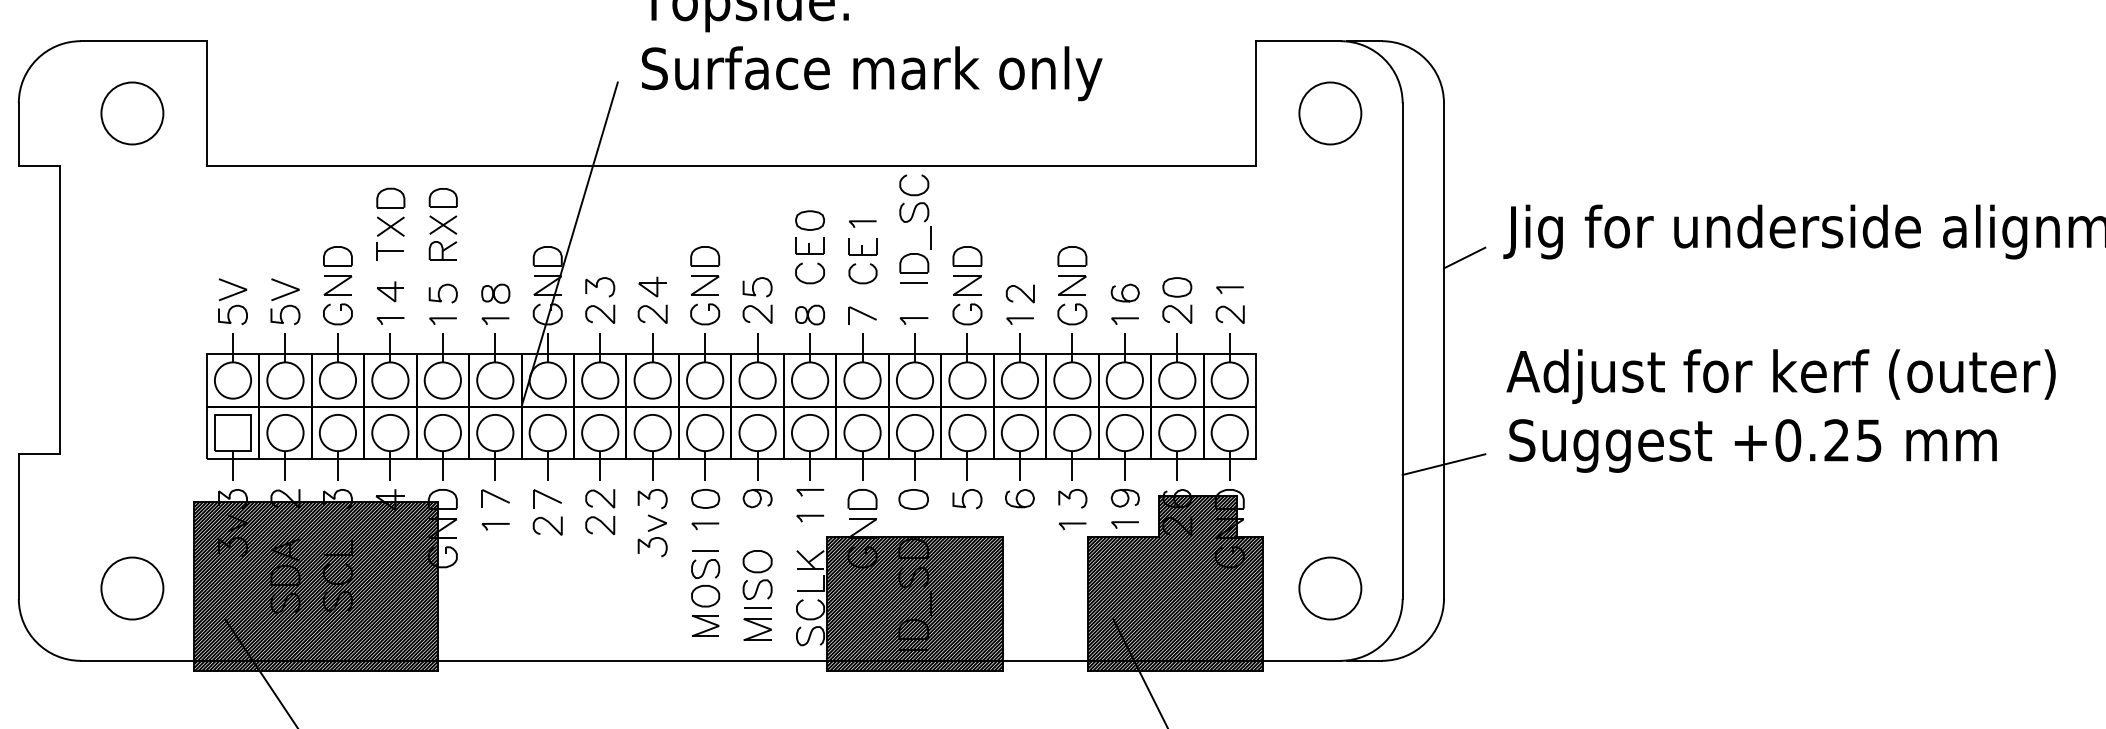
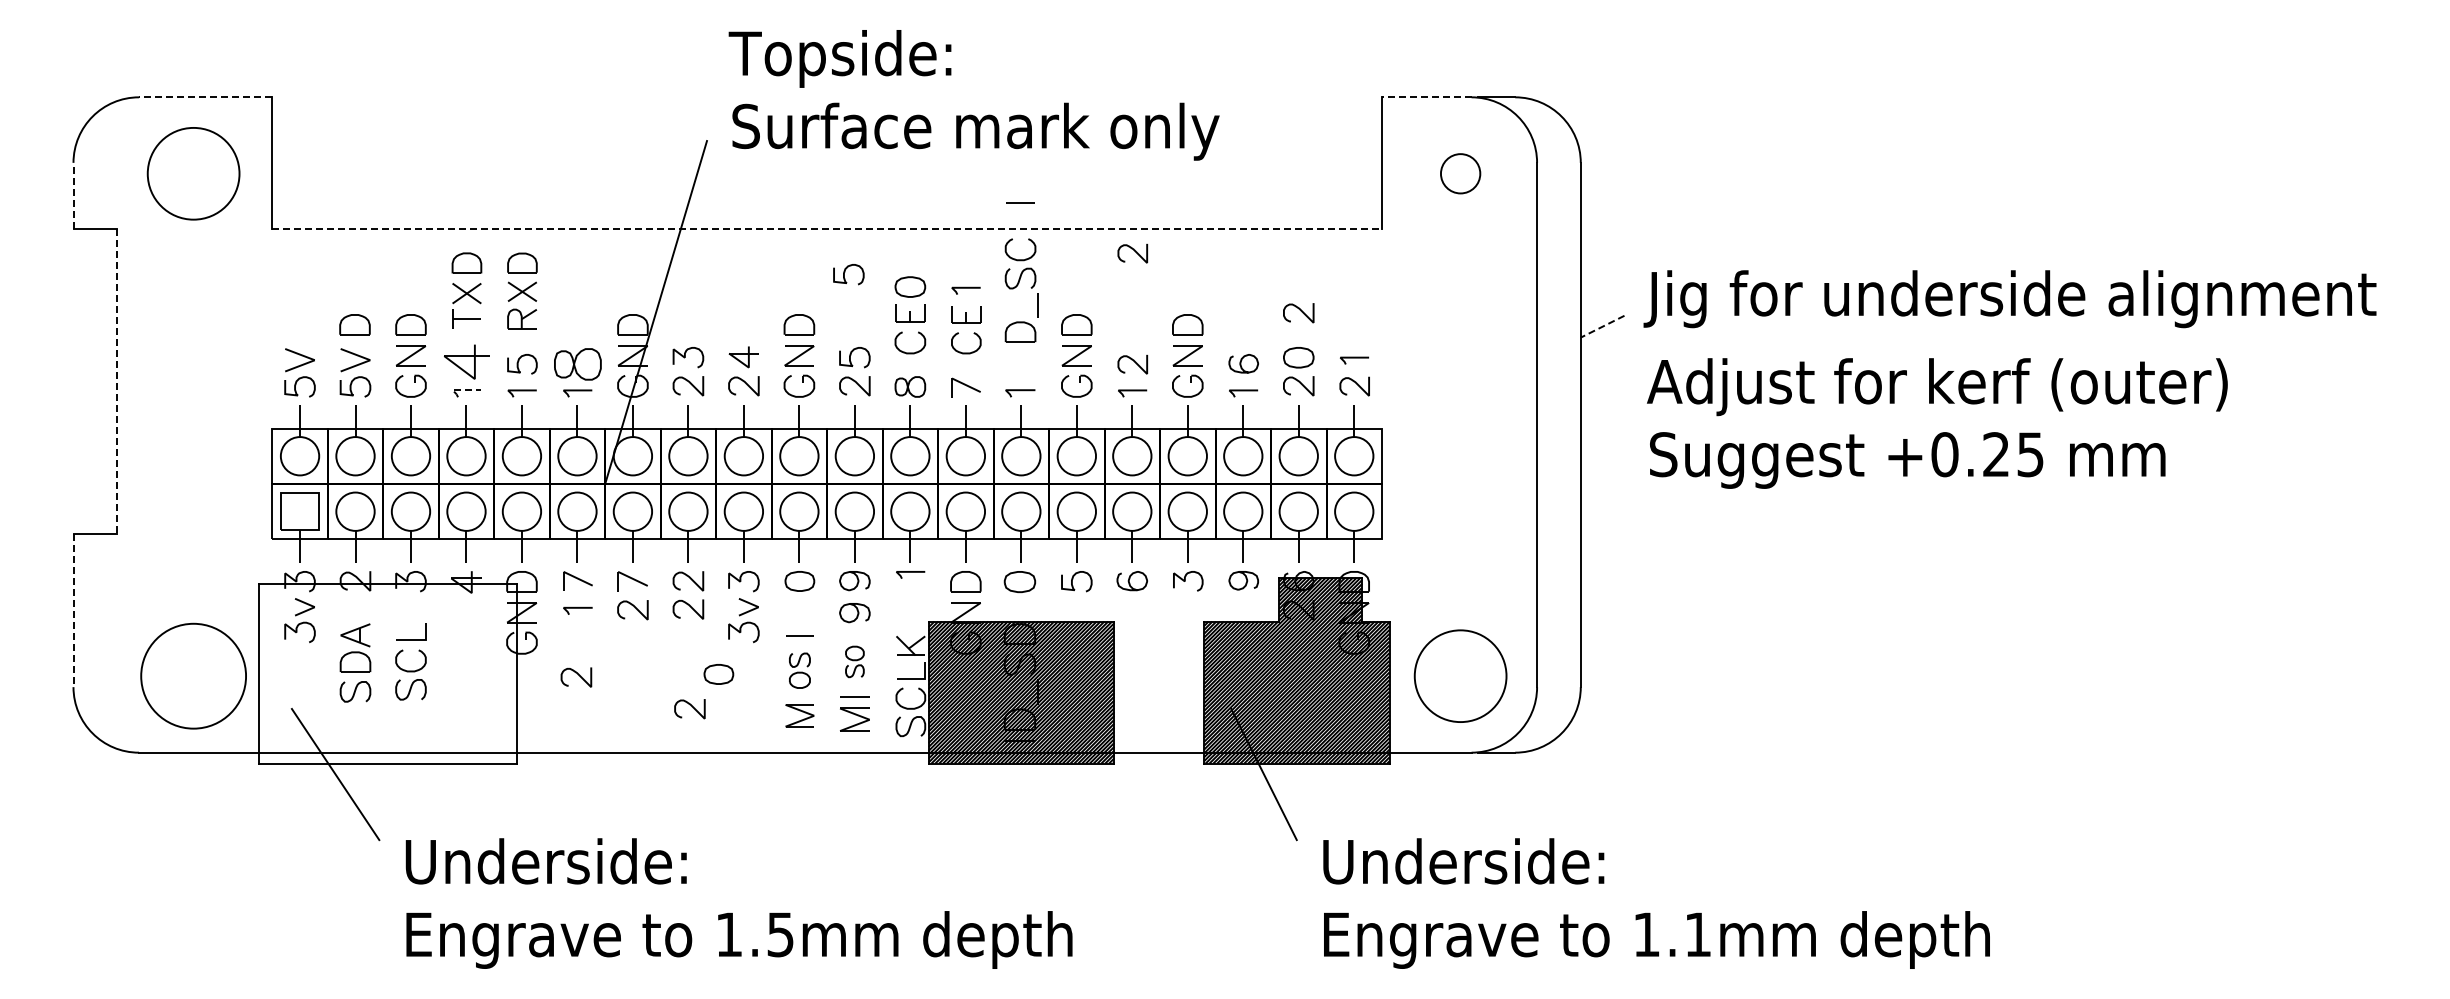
line: (143, 41) -> (205, 97), solid -> dashed
line: (1298, 41) -> (1426, 97), solid -> dashed
circle: (132, 113) -> (193, 173), size x1.4
circle: (1330, 113) -> (1460, 173), size x0.6
line: (18, 134) -> (73, 195), solid -> dashed
line: (731, 166) -> (827, 229), solid -> dashed
curve: (1022, 186) -> (1134, 251), added
curve: (748, 206) -> (845, 272), added
curve: (1178, 243) -> (1300, 311), added
part: (284, 255) -> (354, 324), added
line: (1464, 257) -> (1602, 326), solid -> dashed
line: (914, 282) -> (1020, 202), moved
part: (390, 291) -> (466, 362), size x1.6
part: (495, 293) -> (577, 364), size x1.6
line: (60, 310) -> (117, 382), solid -> dashed
line: (385, 318) -> (461, 390), solid -> dashed
text: (1781, 411) -> (1937, 423), moved
line: (1443, 464) -> (1580, 545), removed
line: (810, 516) -> (910, 600), removed
line: (1125, 522) -> (1243, 606), removed
line: (705, 524) -> (799, 608), removed
line: (1072, 524) -> (1187, 608), removed
line: (18, 527) -> (73, 611), solid -> dashed
curve: (759, 531) -> (856, 615), added
part: (757, 574) -> (854, 661), size x0.6
part: (705, 583) -> (799, 670), size x0.7
hatch: (315, 585) -> (387, 673), removed
part: (628, 586) -> (718, 674), added
circle: (132, 587) -> (193, 675), size x1.6
curve: (496, 587) -> (578, 675), added
circle: (1330, 587) -> (1460, 675), size x1.4
curve: (603, 617) -> (691, 706), added

